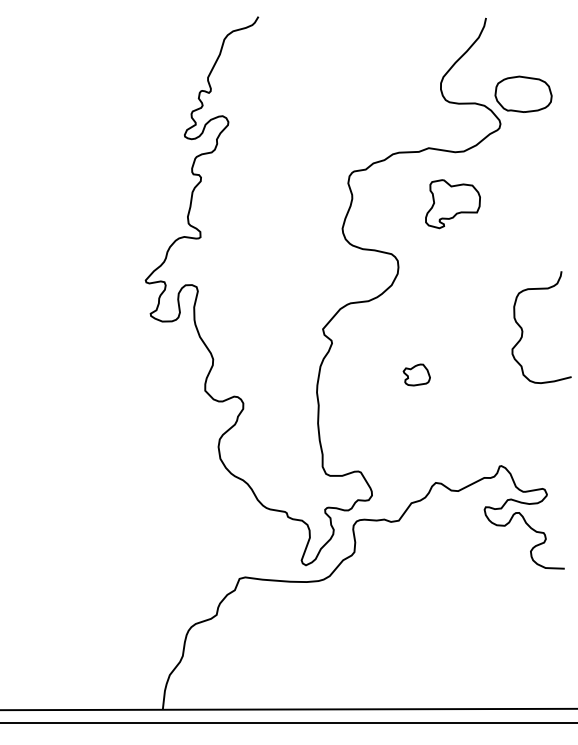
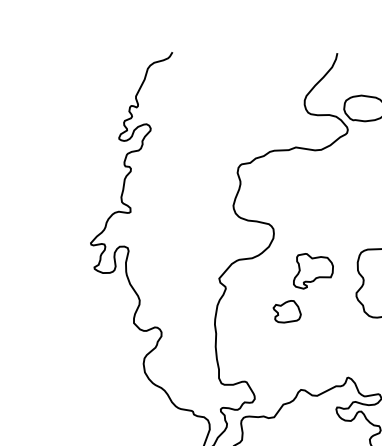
part: (452, 204) -> (313, 271), moved
part: (416, 374) -> (286, 311), size x1.43

